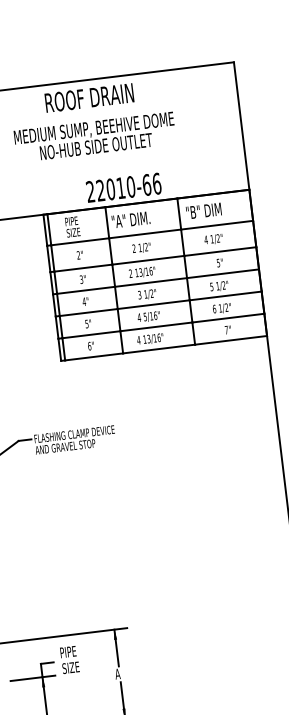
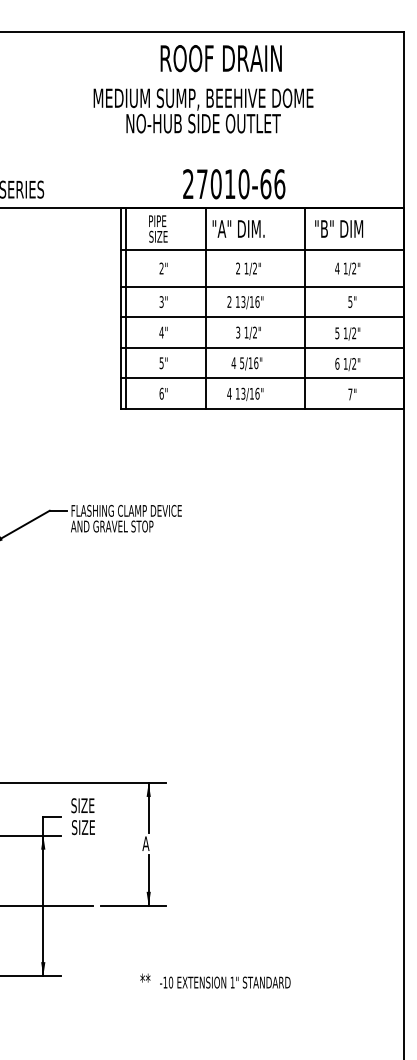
text: (88, 98) -> (220, 58), moved
text: (100, 190) -> (202, 183), 22010-66 -> 27010-66
text: (68, 651) -> (82, 805), PIPE -> SIZE

